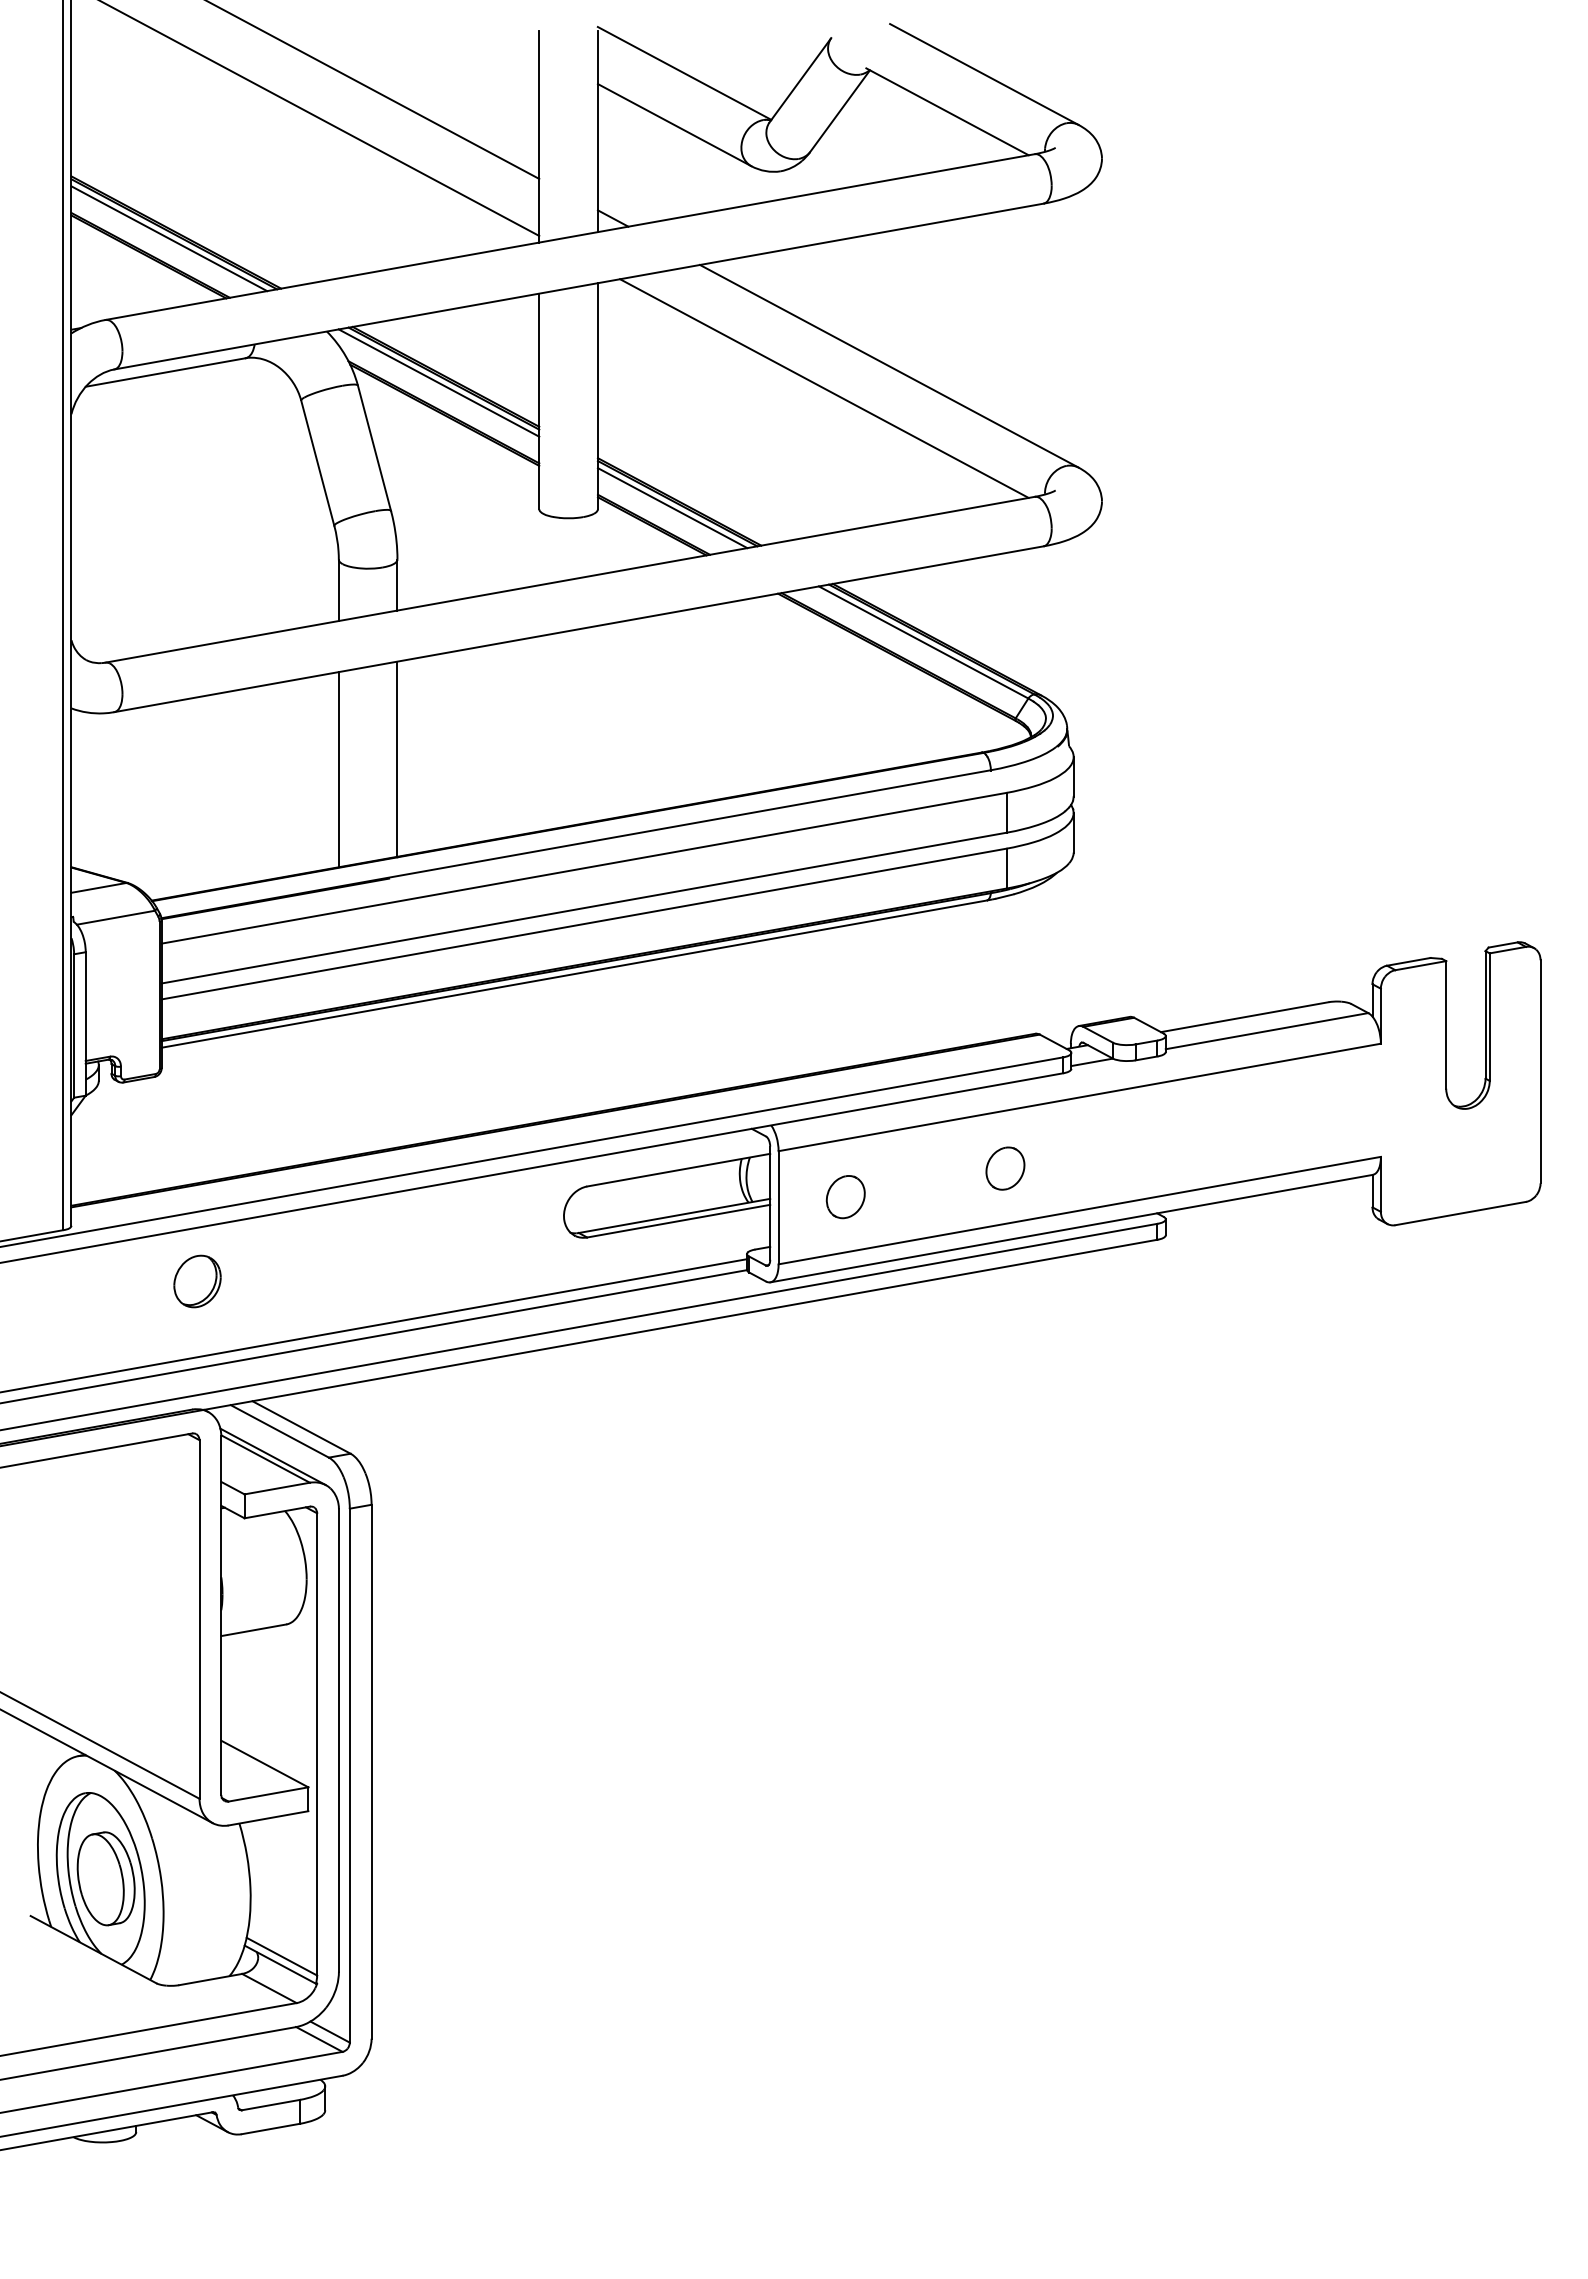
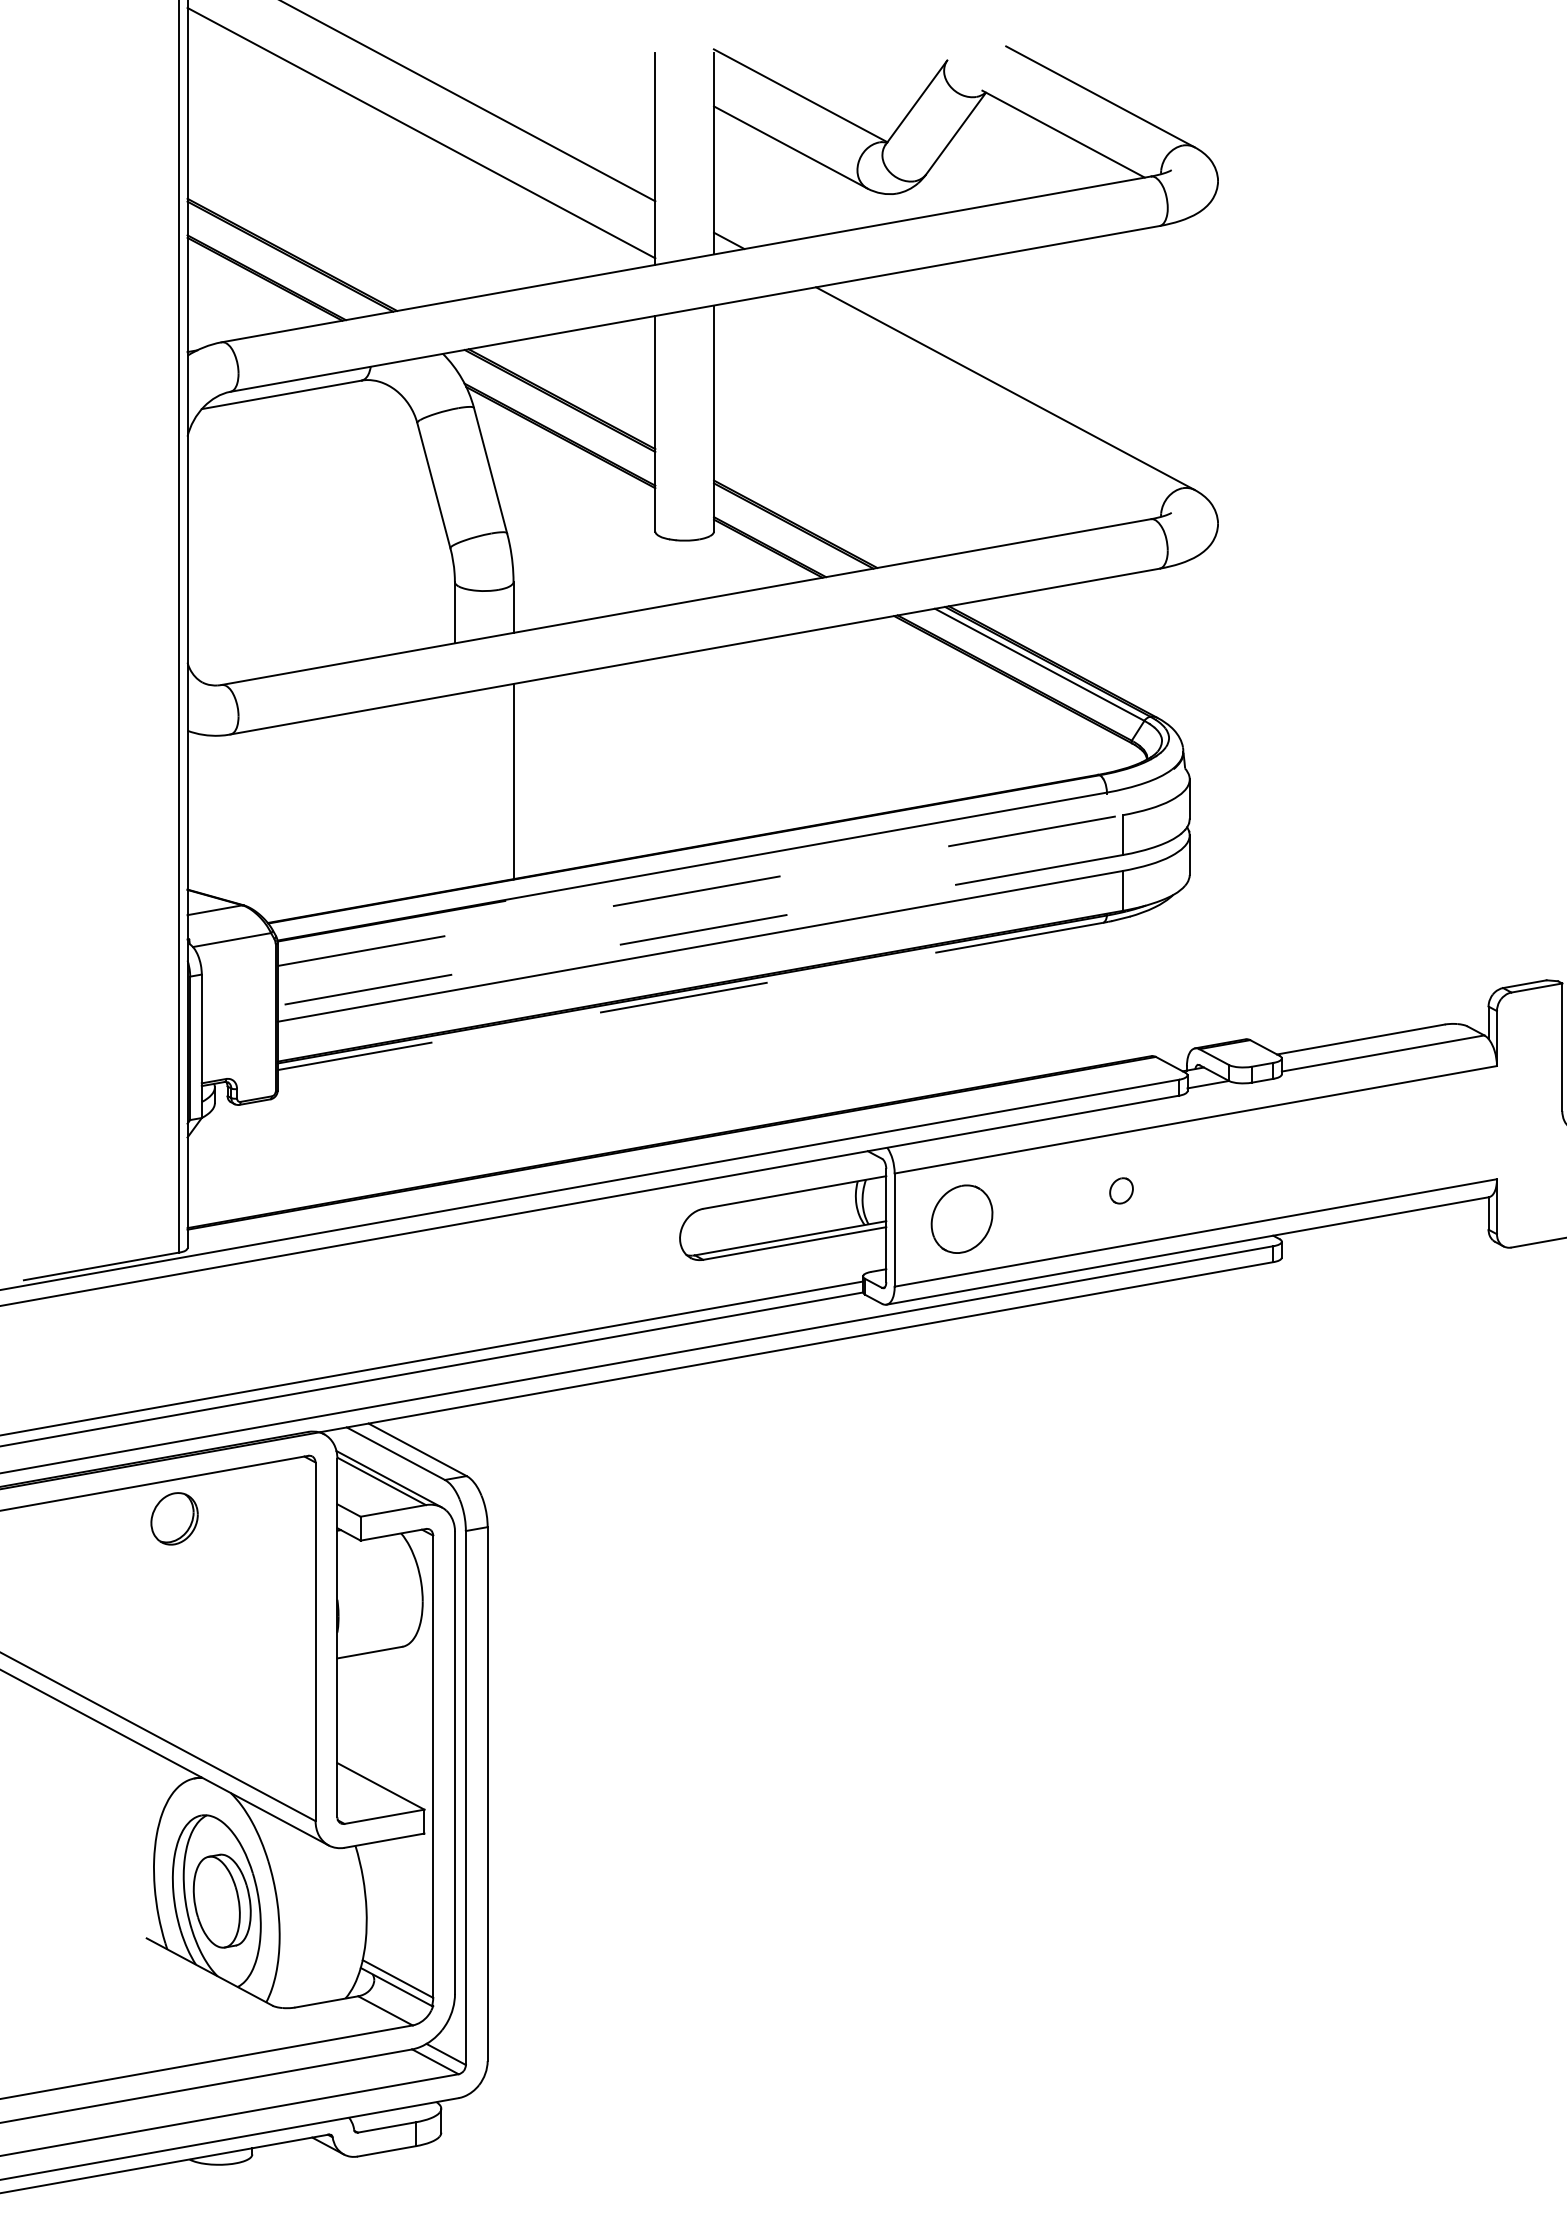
line: (169, 238) -> (285, 260), removed
line: (438, 382) -> (554, 404), removed
line: (824, 388) -> (940, 410), removed
line: (672, 508) -> (788, 530), removed
line: (338, 769) -> (454, 791), removed
line: (584, 868) -> (700, 890), solid -> dashed
line: (583, 908) -> (699, 930), solid -> dashed
line: (573, 974) -> (689, 996), solid -> dashed
part: (1005, 1168) -> (1121, 1190), size x0.6
part: (845, 1197) -> (961, 1219), size x1.6
part: (197, 1281) -> (174, 1518), moved

